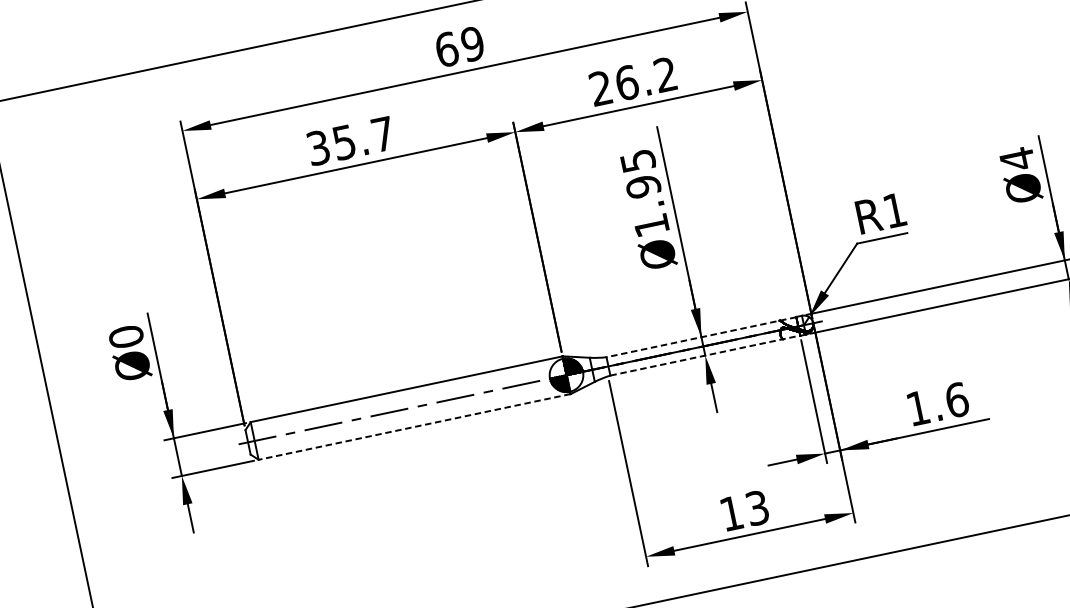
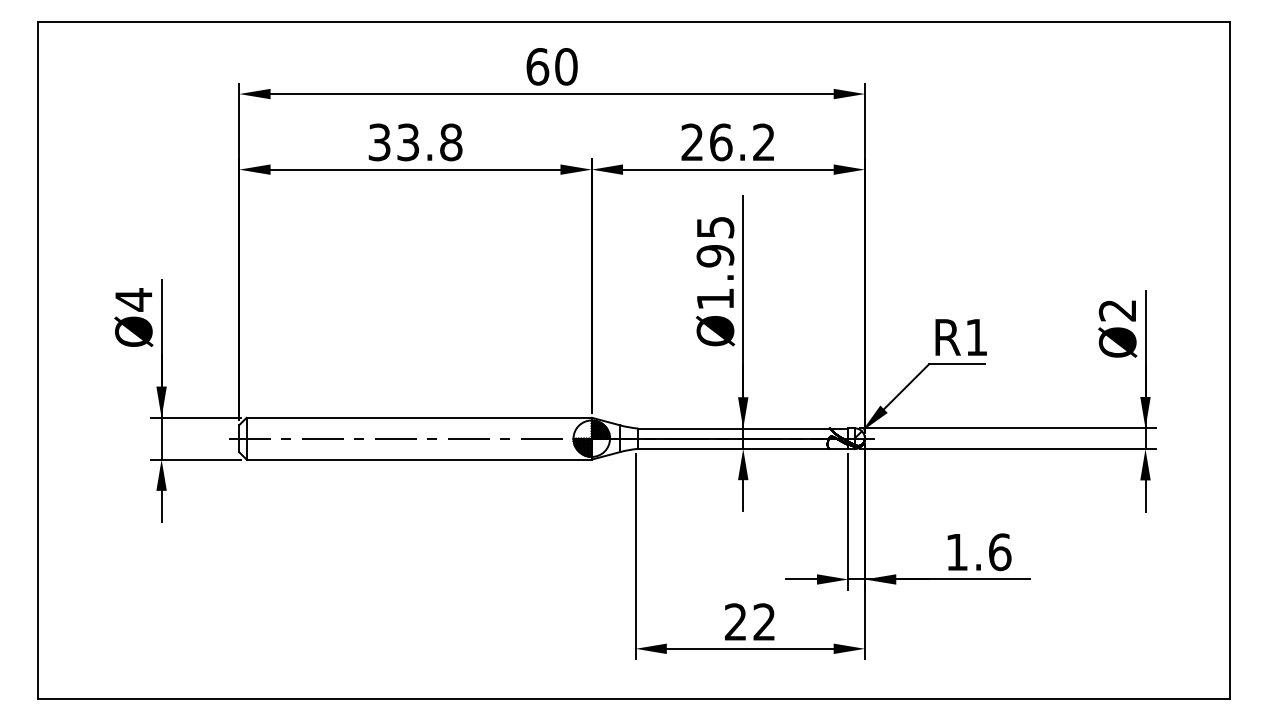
text: (472, 43) -> (566, 66), 69 -> 60
text: (364, 138) -> (430, 142), 35.7 -> 33.8
text: (1016, 159) -> (1116, 310), Ø4 -> Ø2
text: (126, 336) -> (133, 299), Ø0 -> Ø4
line: (700, 337) -> (742, 428), dashed -> solid
line: (705, 355) -> (743, 448), dashed -> solid
line: (414, 426) -> (419, 459), dashed -> solid
text: (744, 510) -> (750, 621), 13 -> 22

